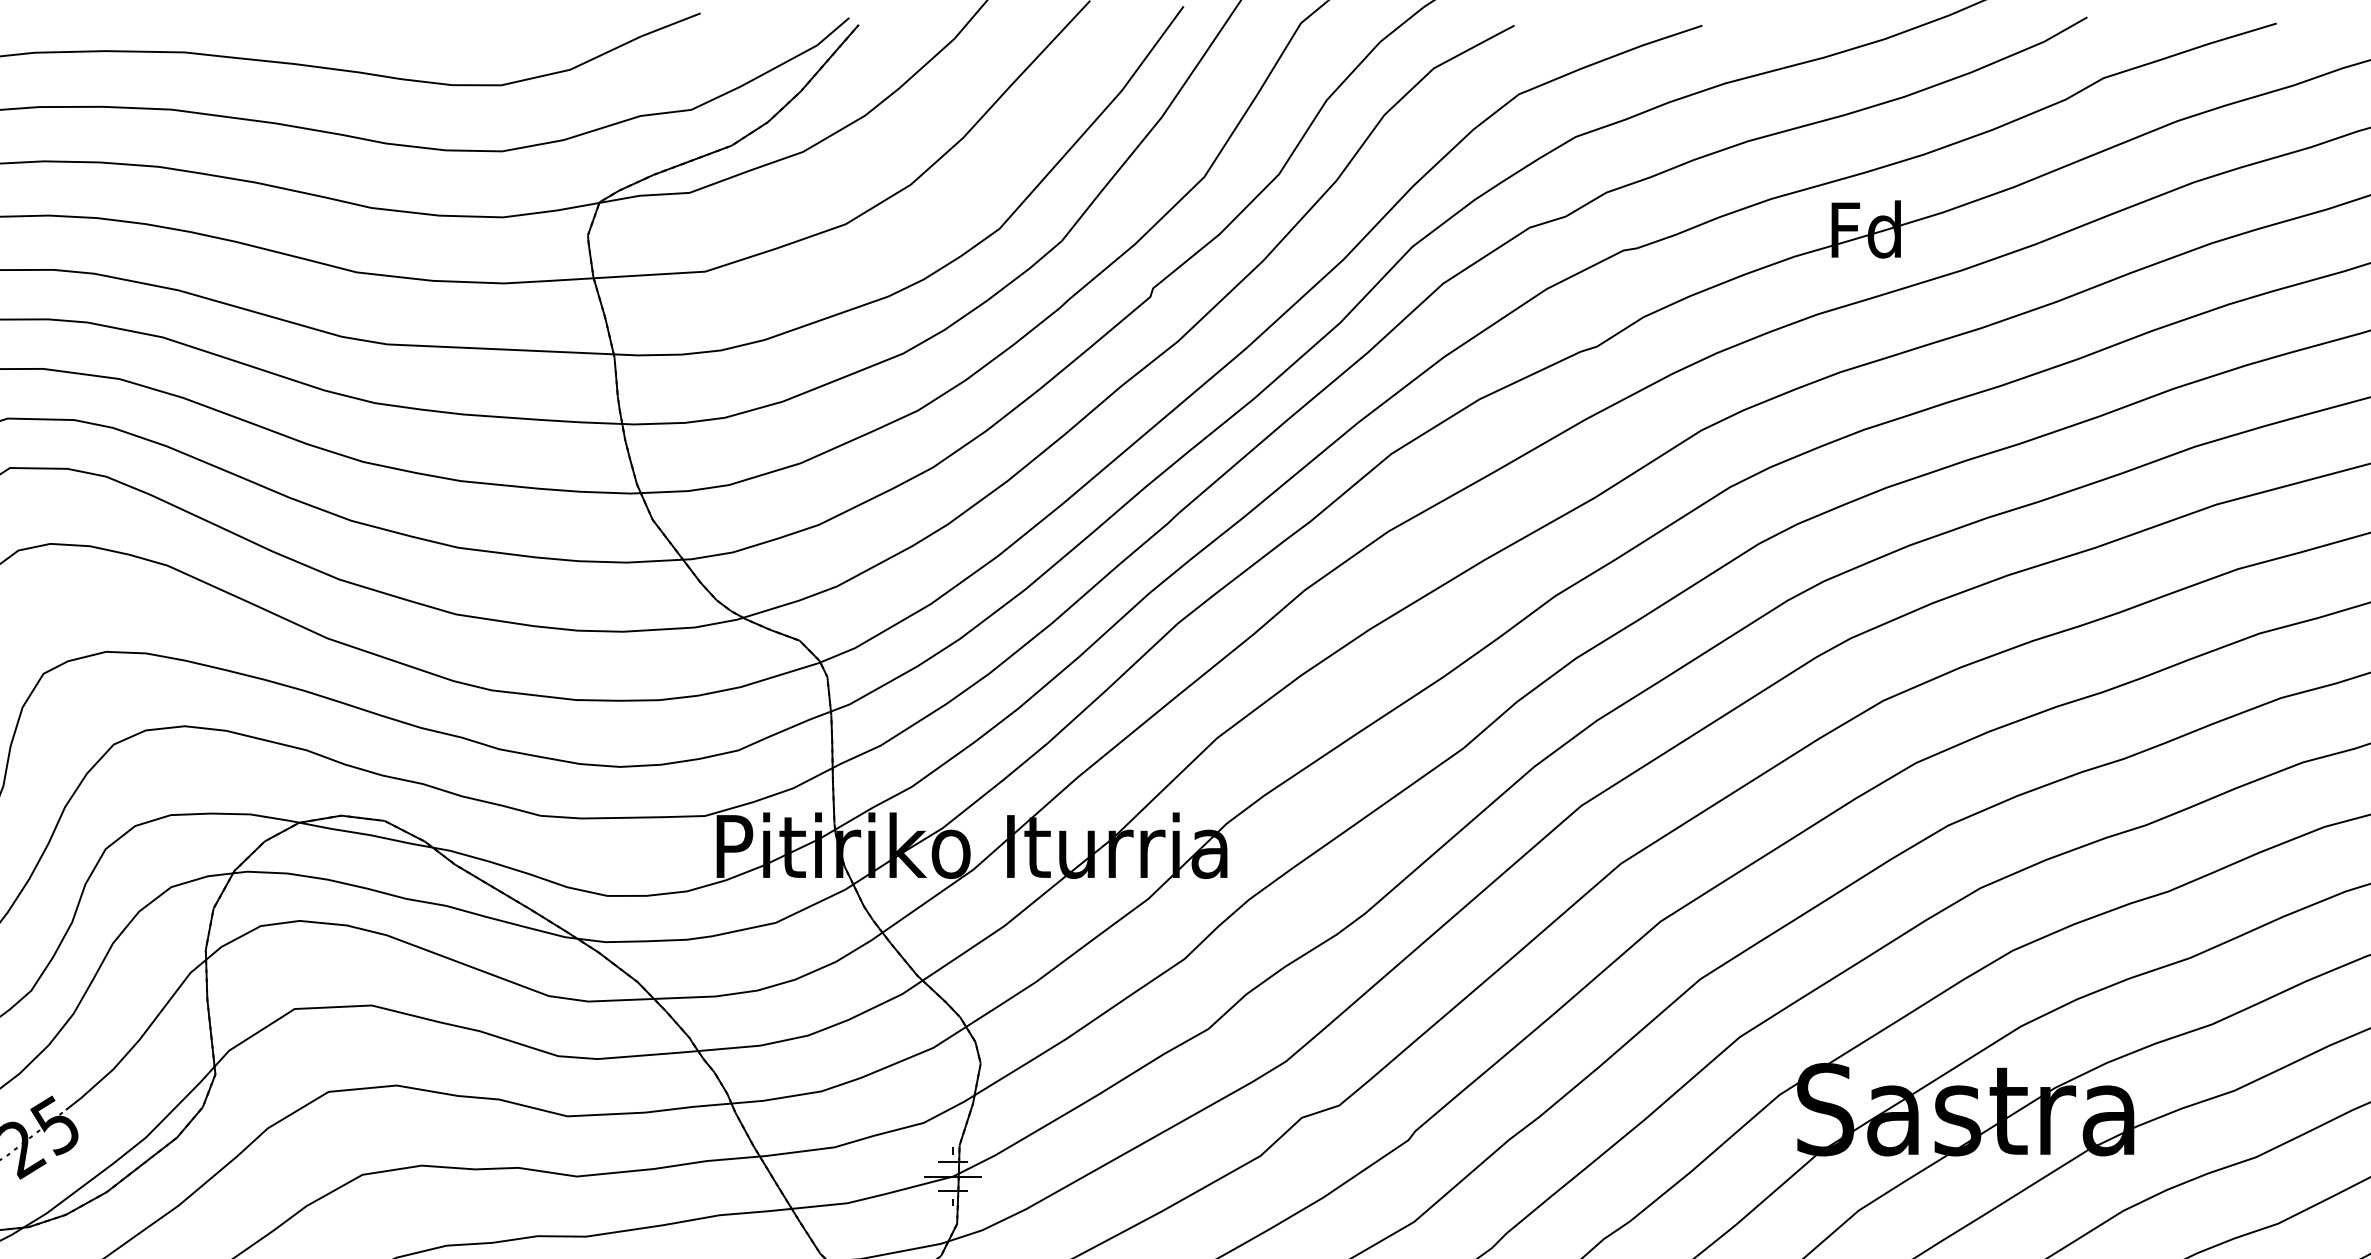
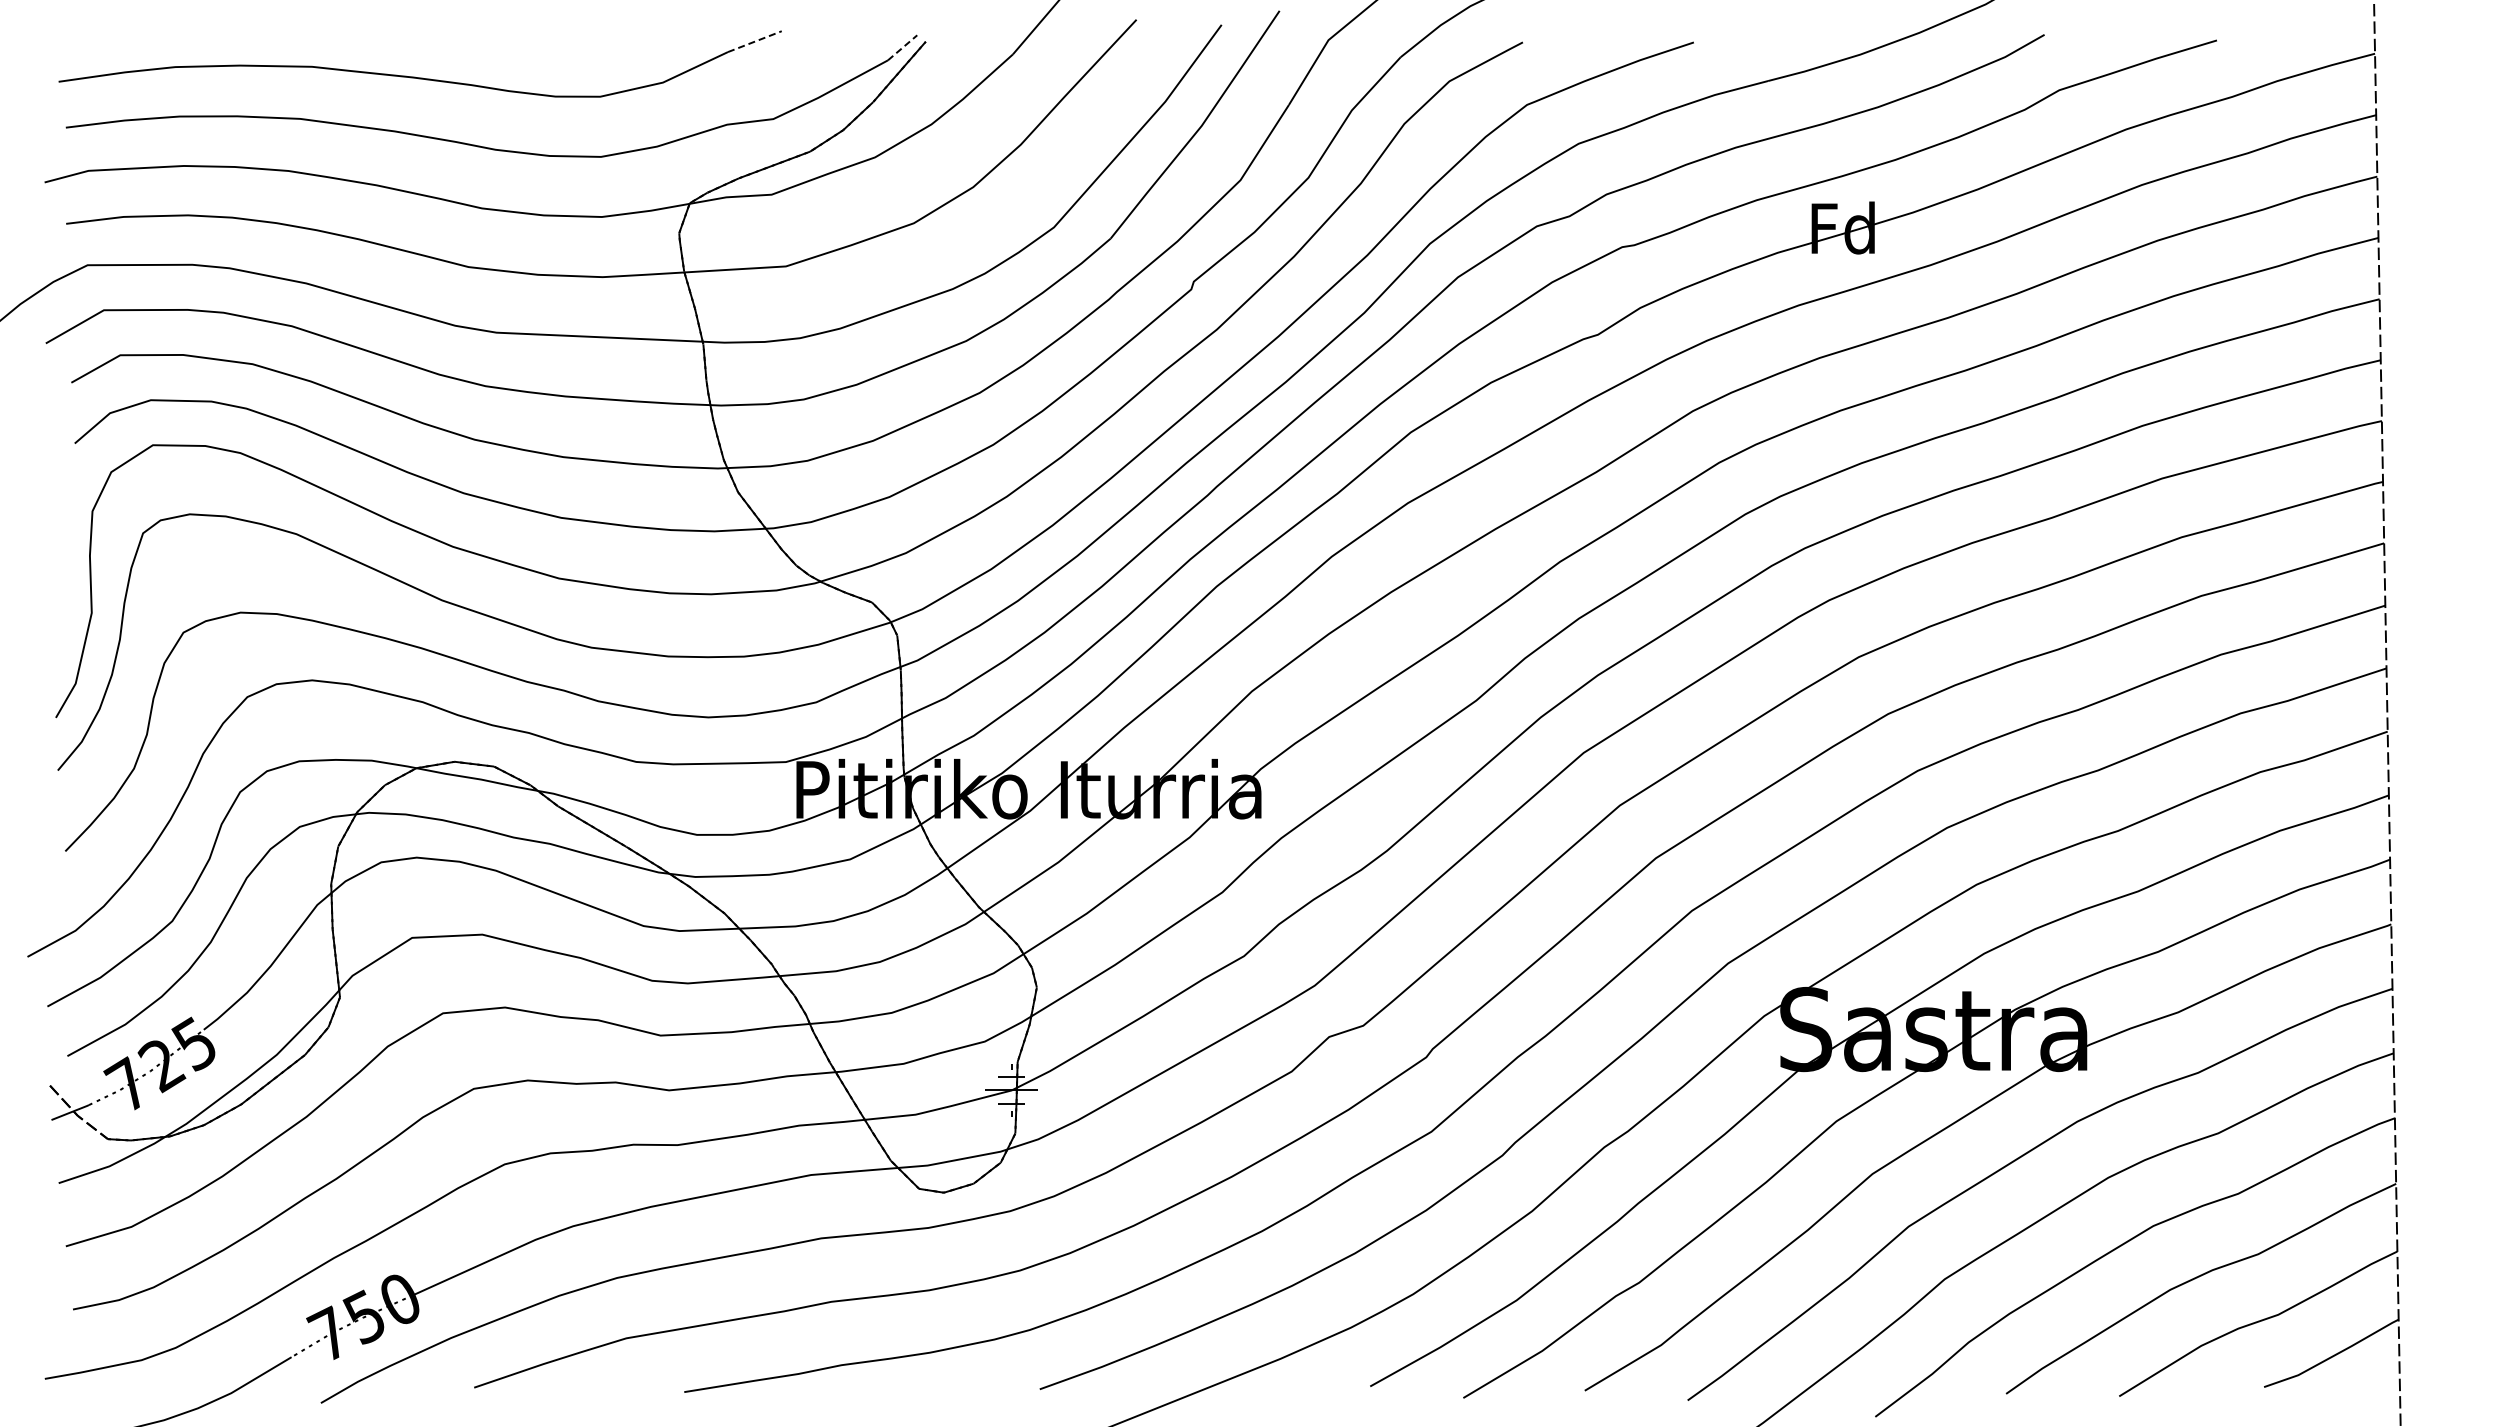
line: (670, 24) -> (754, 41), solid -> dashed
line: (833, 31) -> (902, 47), solid -> dashed

